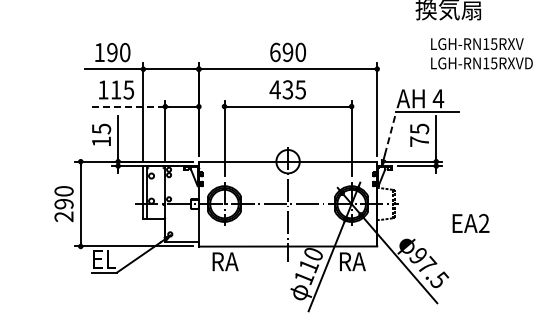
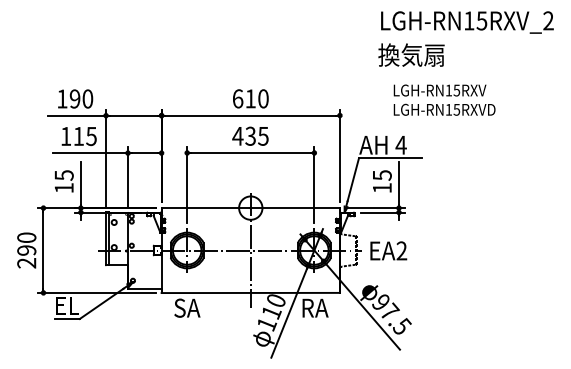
text: (287, 52) -> (250, 98), 690 -> 610
line: (127, 107) -> (90, 153), dashed -> solid
line: (390, 133) -> (353, 179), dashed -> solid
text: (419, 141) -> (382, 187), 75 -> 15
text: (470, 223) -> (388, 250), moved
text: (224, 261) -> (187, 307), RA -> SA

